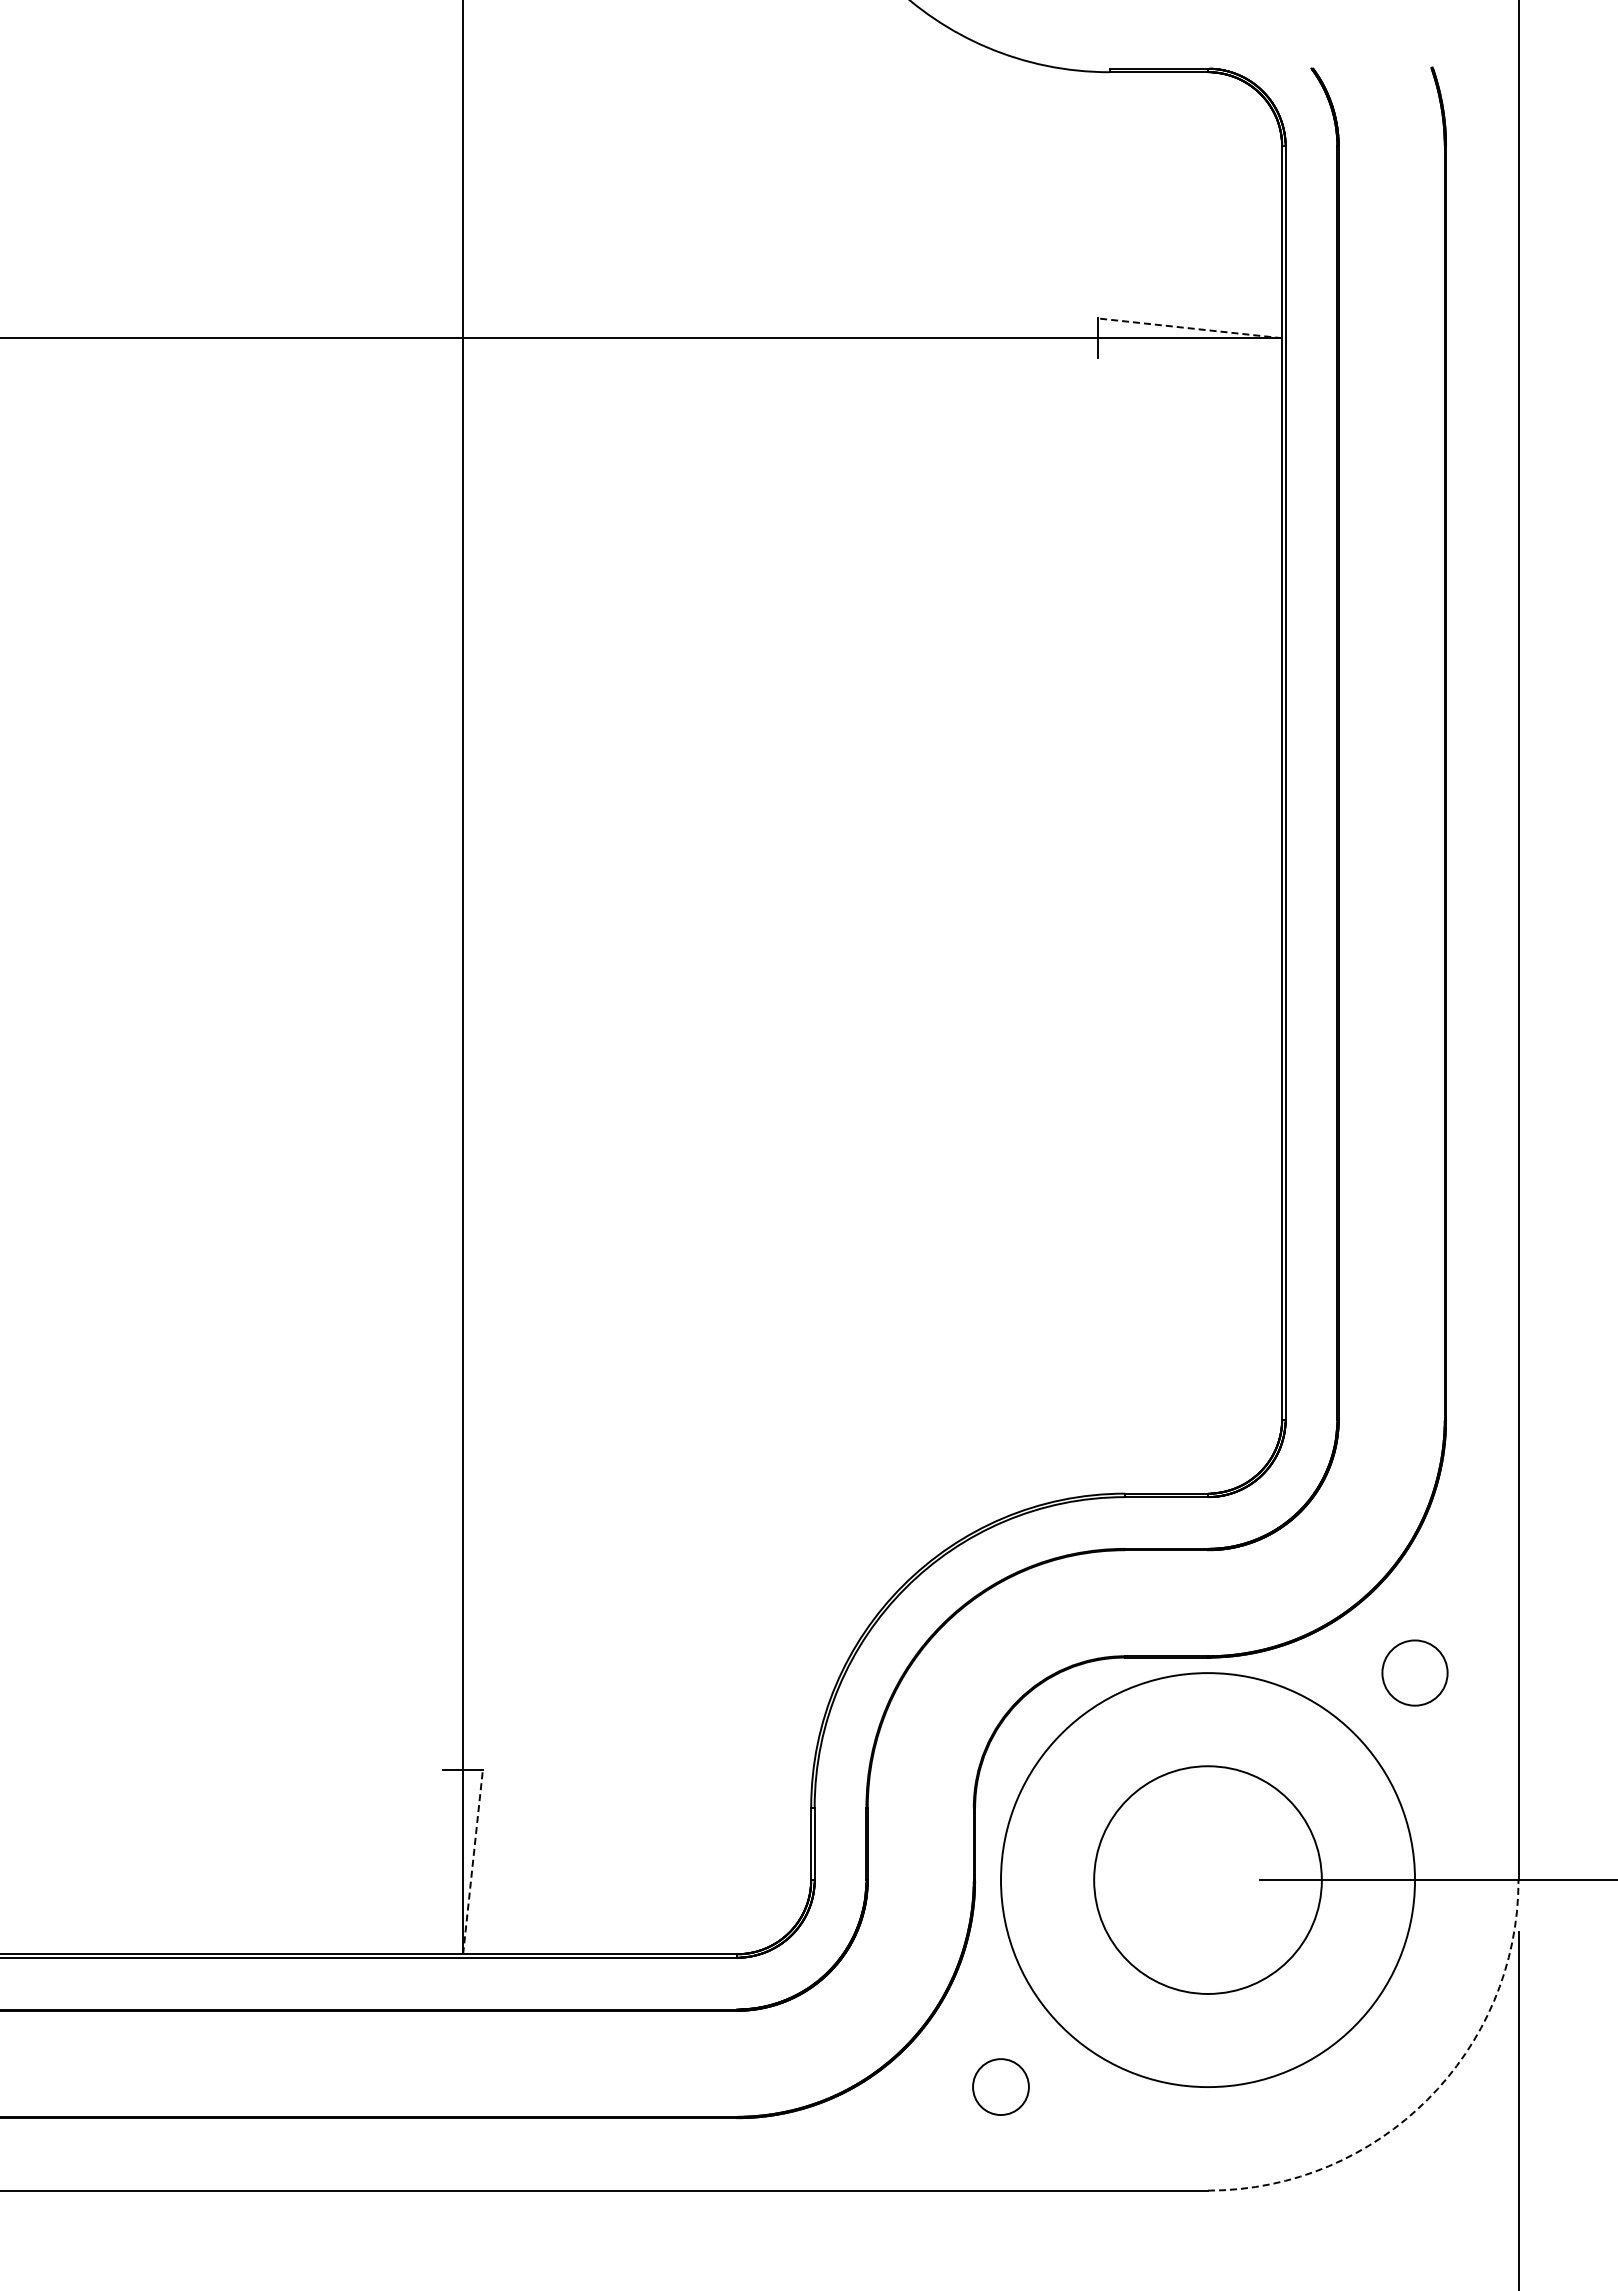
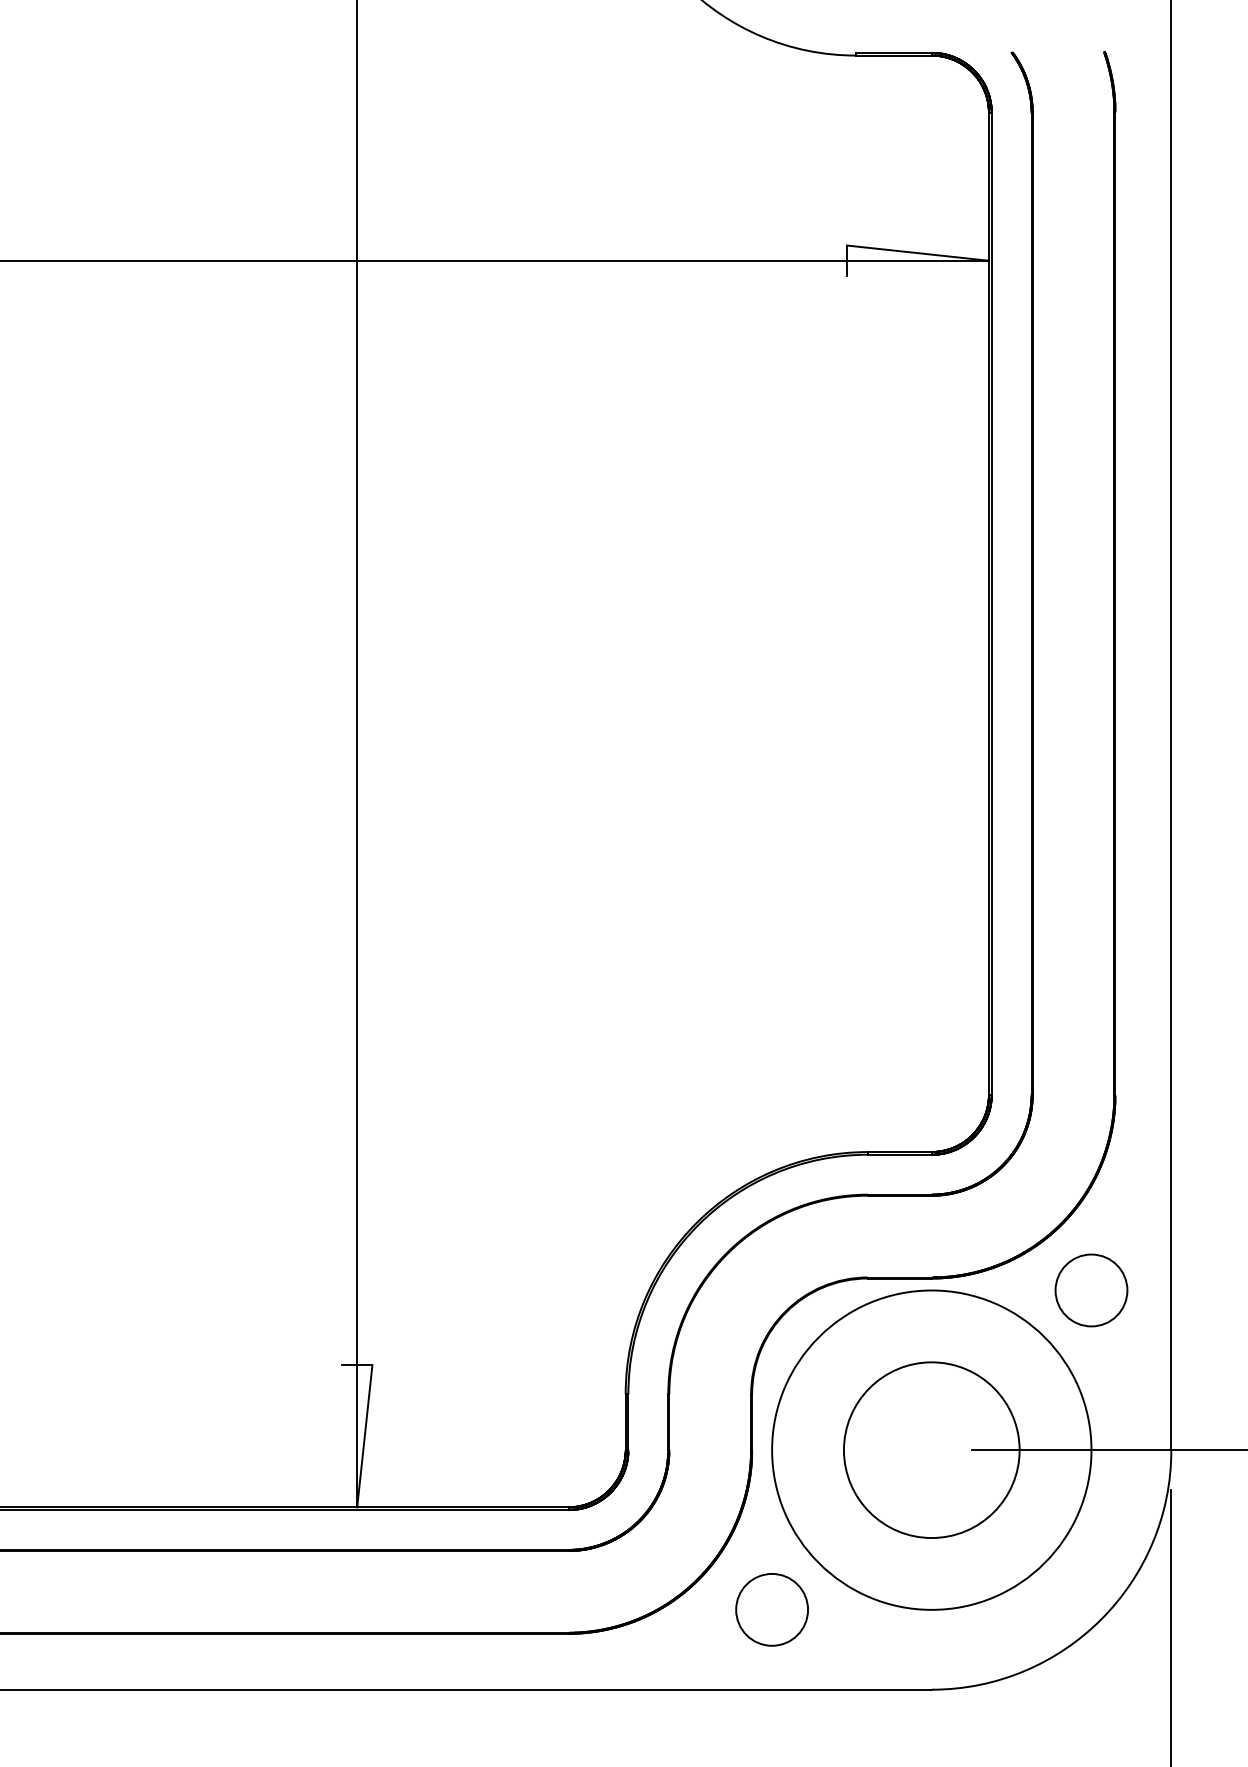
line: (1190, 328) -> (918, 253), dashed -> solid
circle: (1414, 1672) -> (1091, 1290), size x1.43
line: (472, 1862) -> (364, 1436), dashed -> solid
circle: (1000, 2086) -> (771, 1609), size x1.67
arc: (1427, 2099) -> (1101, 1619), dashed -> solid

